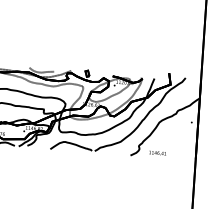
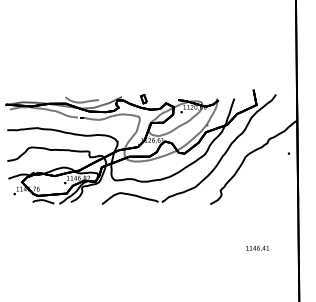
text: (157, 152) -> (257, 247), moved

